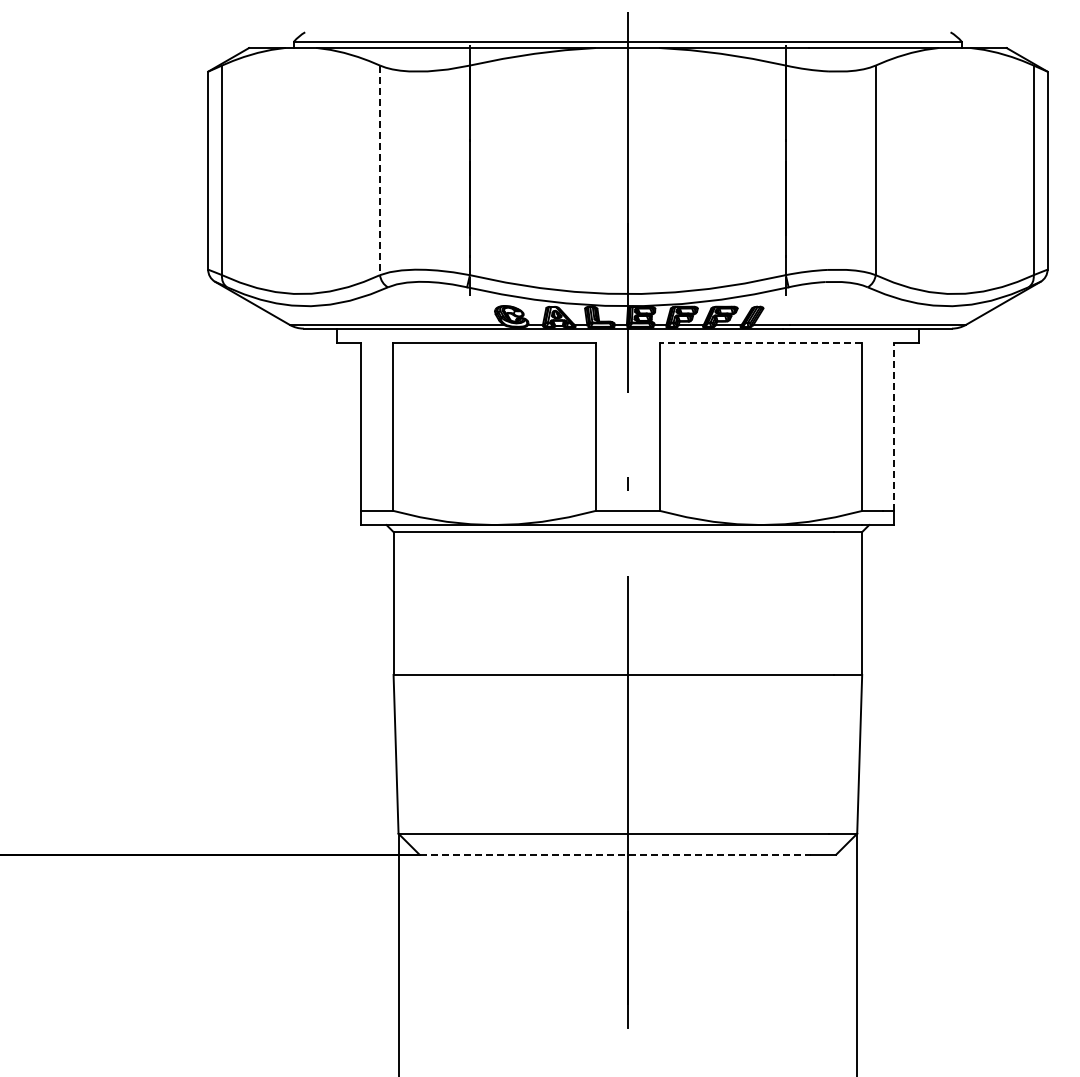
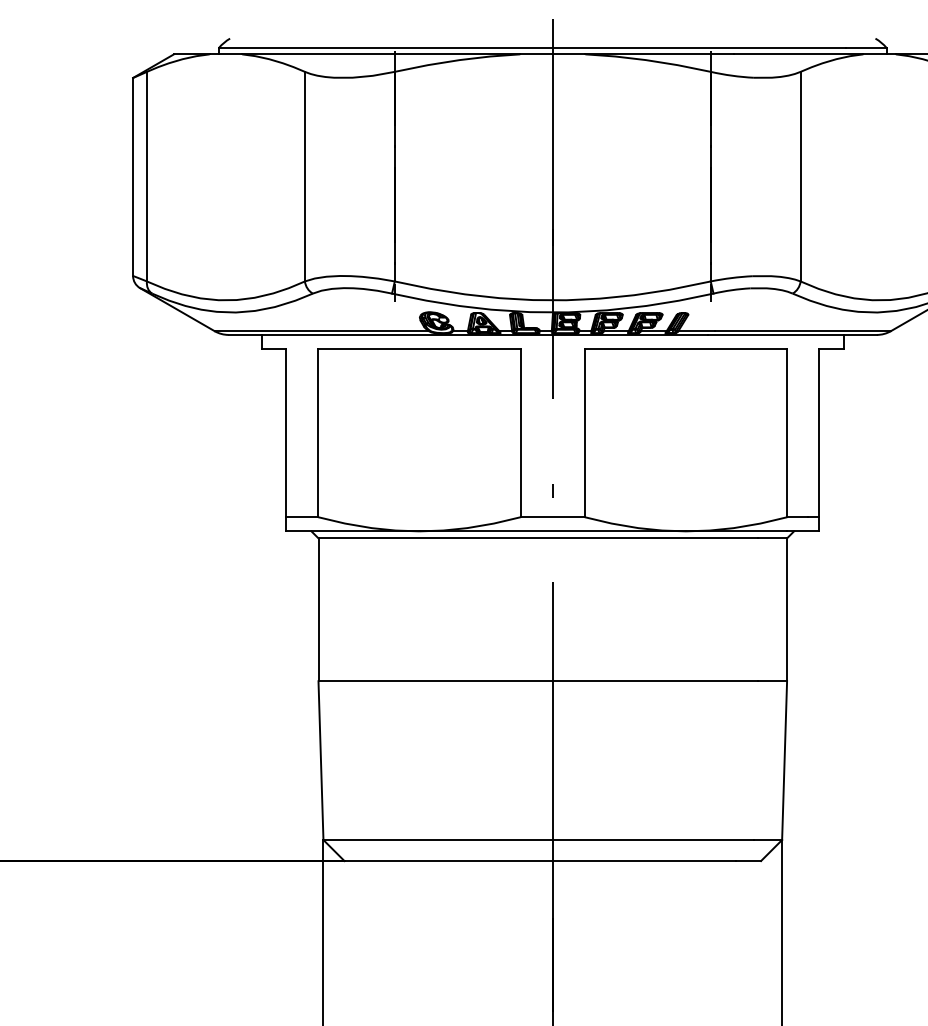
line: (380, 170) -> (305, 176), dashed -> solid
line: (760, 342) -> (685, 348), dashed -> solid
line: (894, 426) -> (819, 432), dashed -> solid
line: (615, 854) -> (540, 860), dashed -> solid

